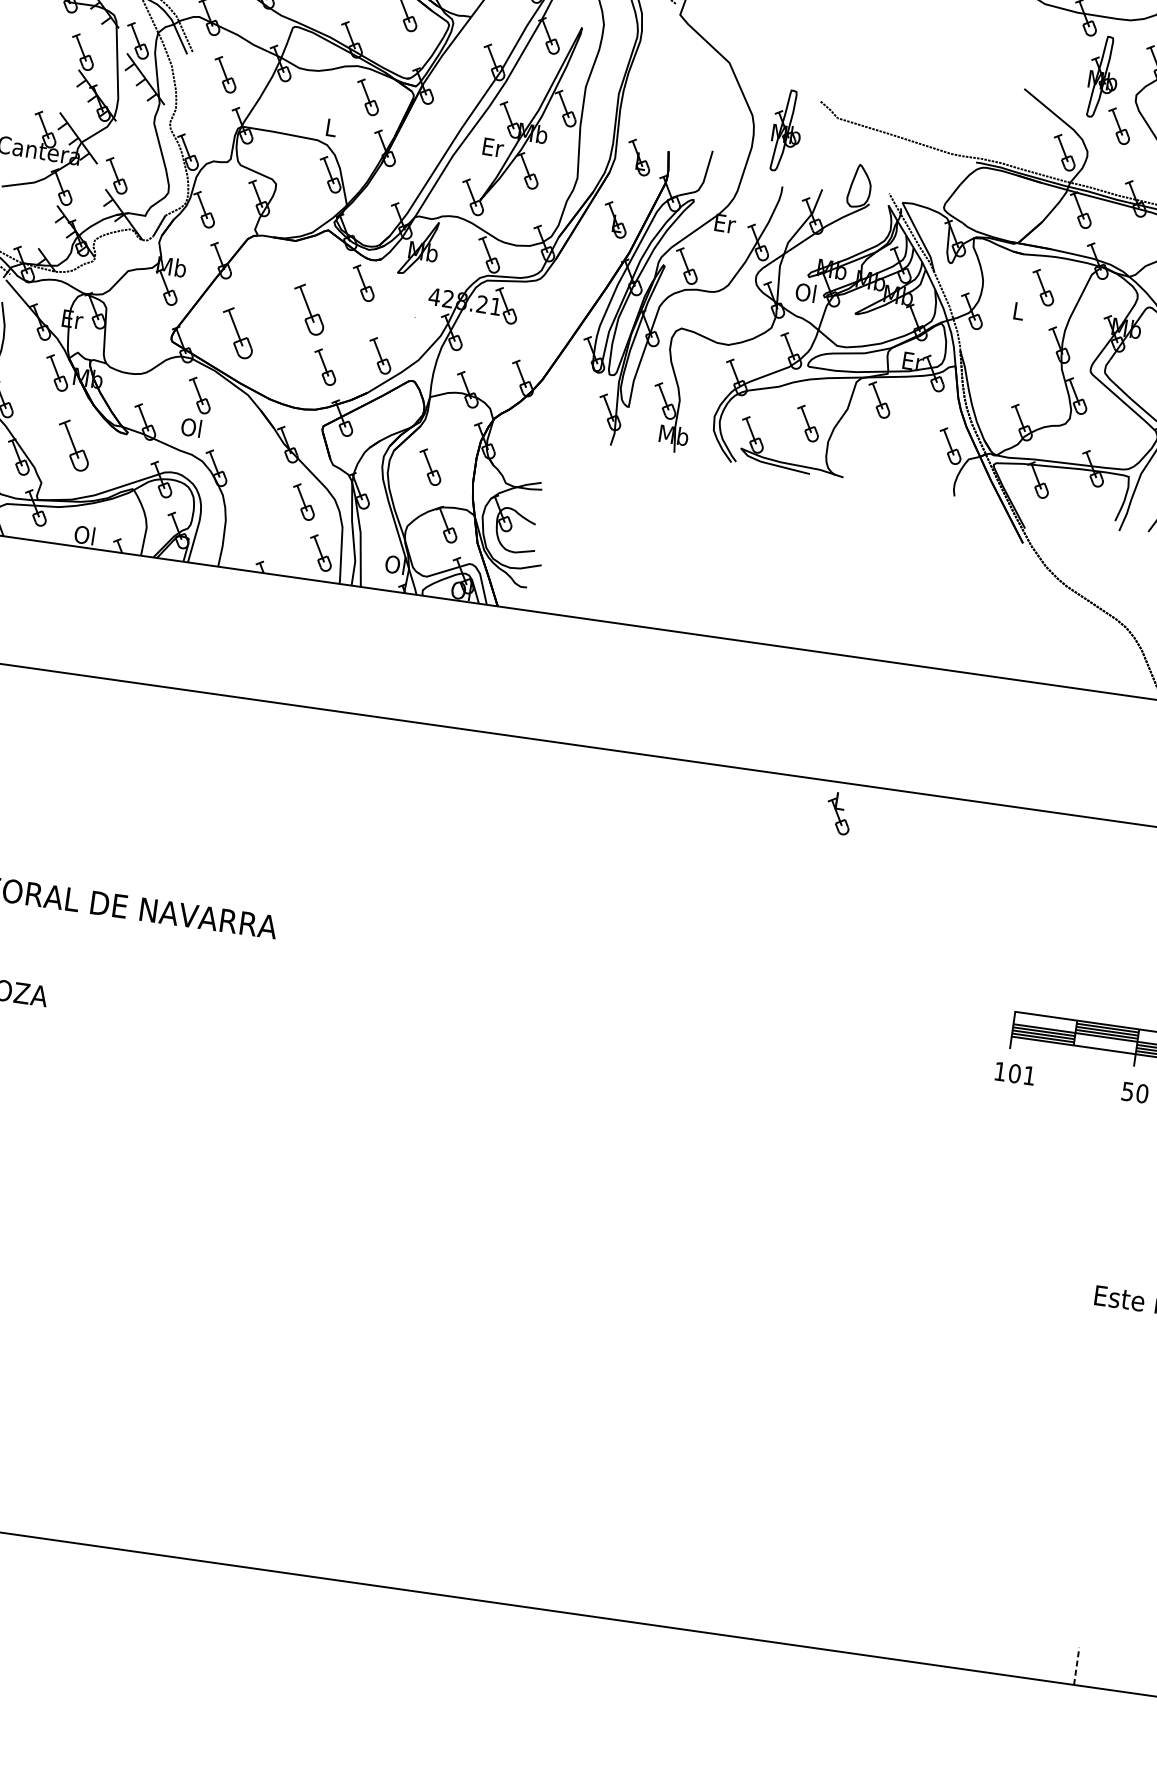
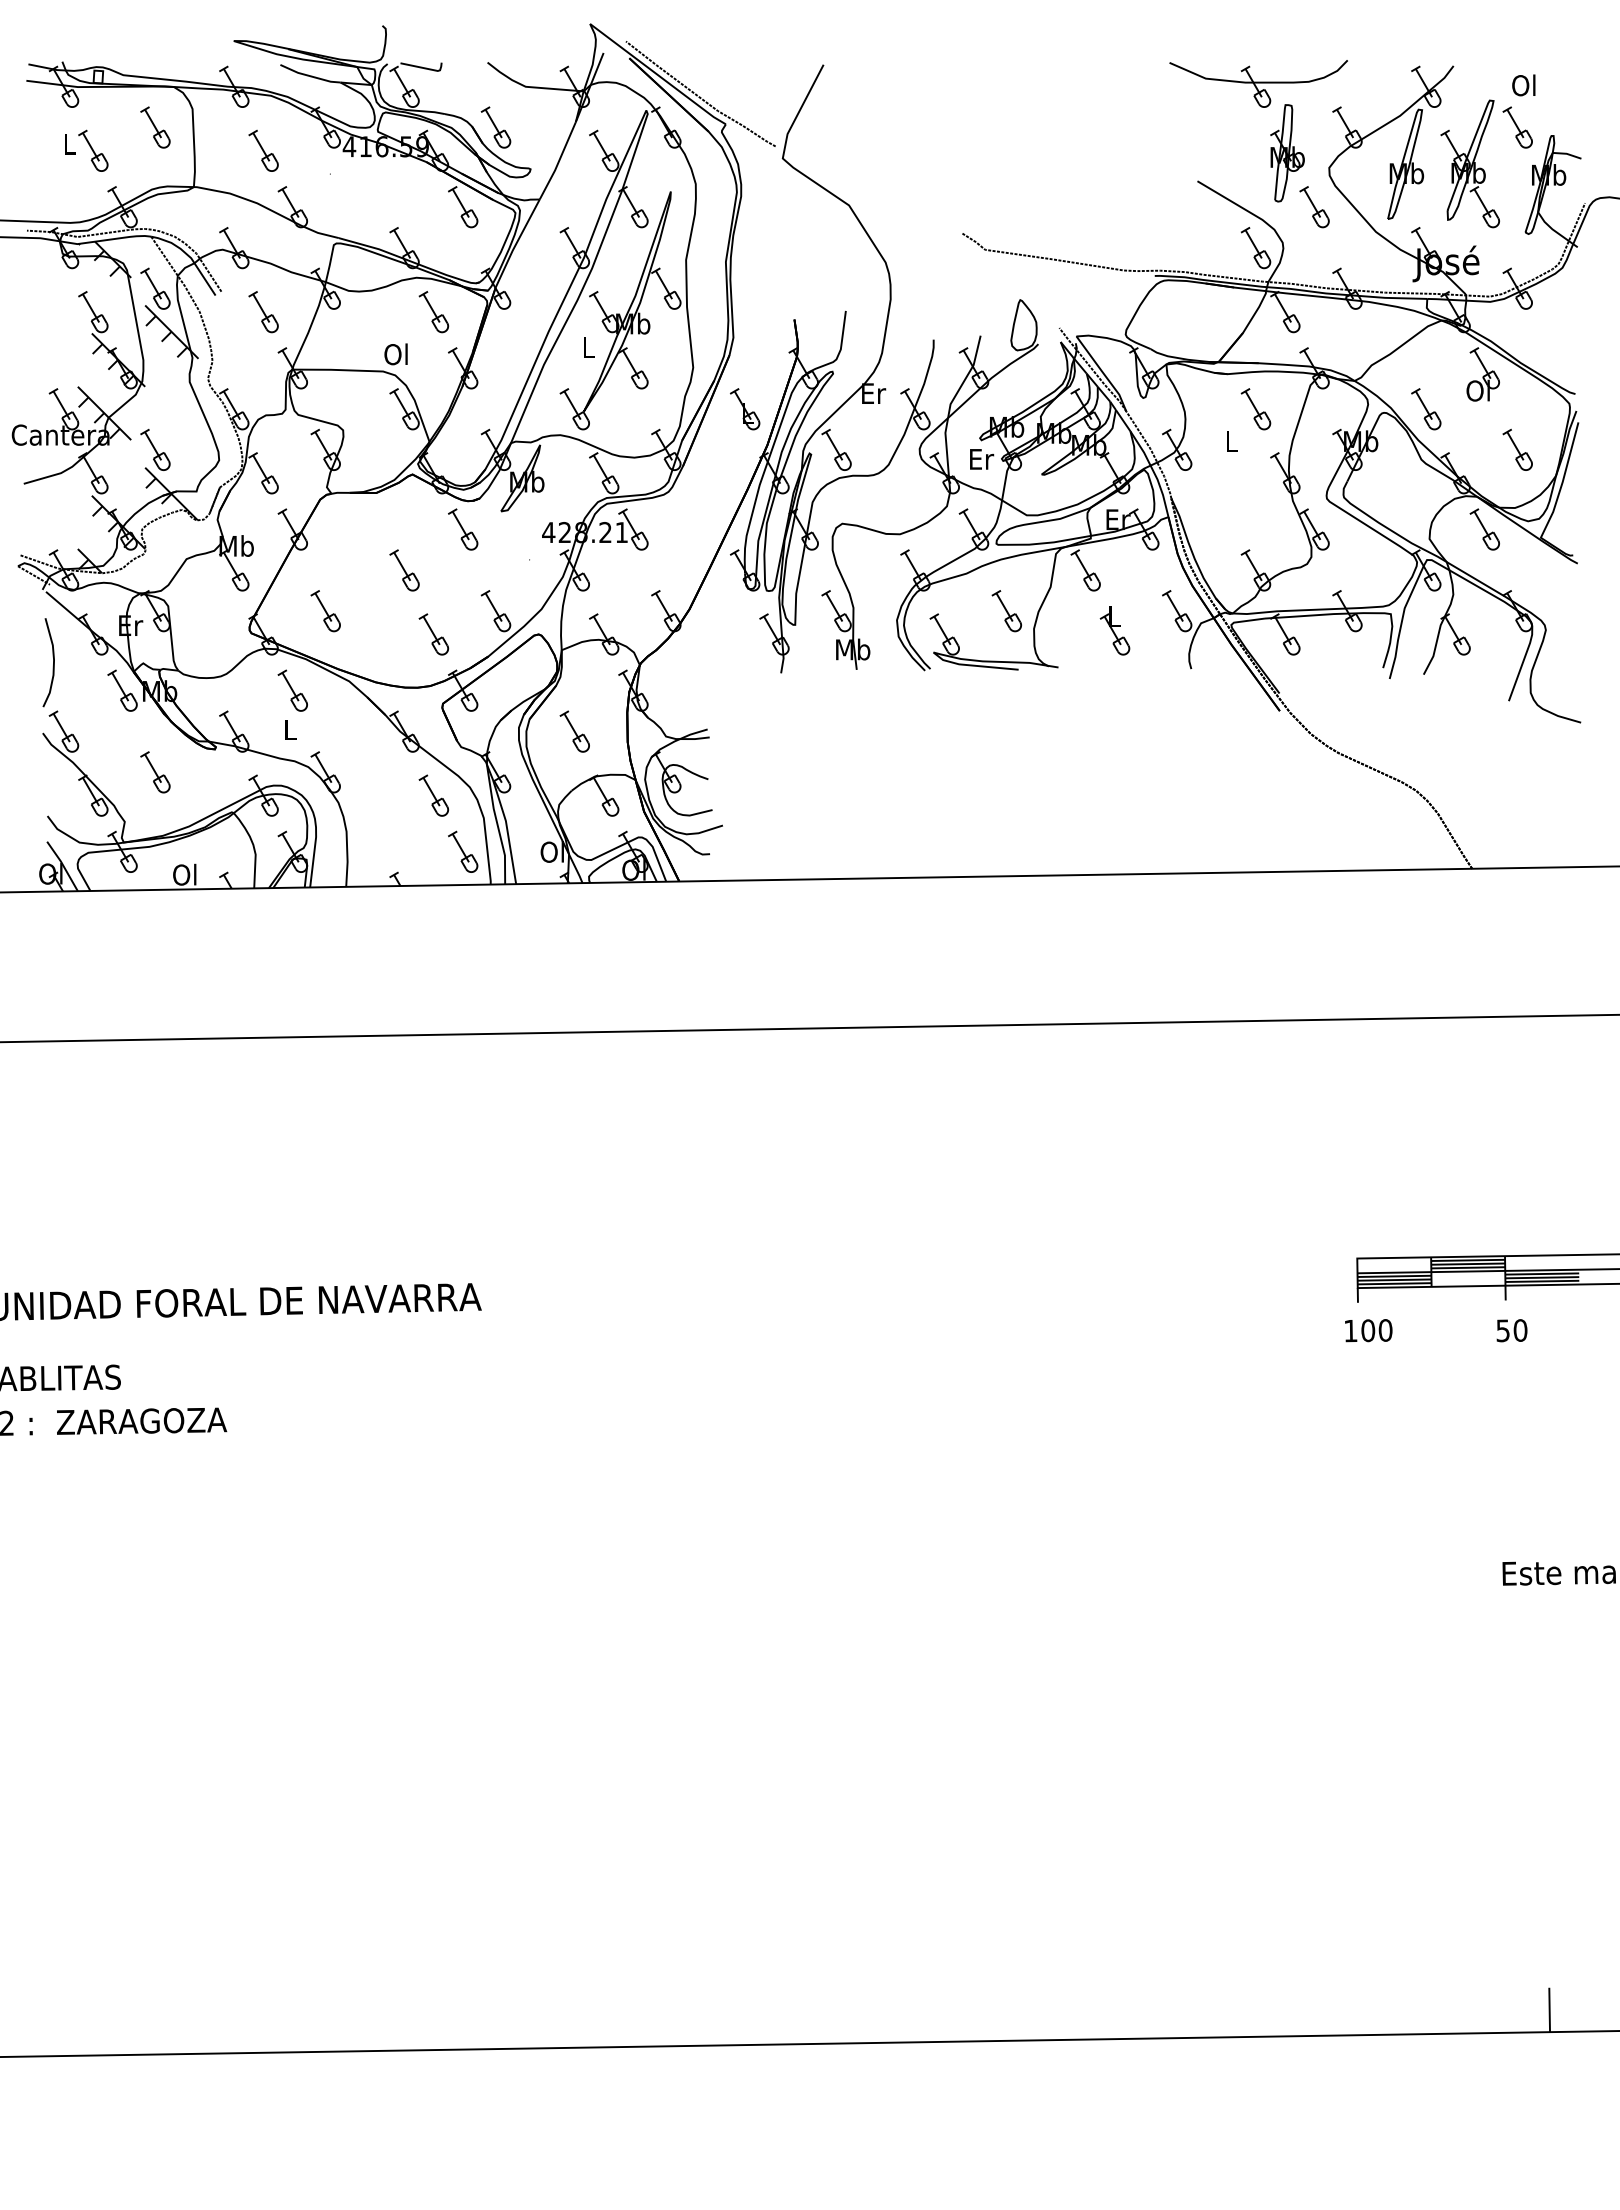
text: (330, 127) -> (395, 354), L -> Ol
part: (786, 131) -> (928, 274), removed
text: (493, 147) -> (589, 347), Er -> L
part: (639, 157) -> (761, 332), removed
text: (806, 293) -> (981, 459), Ol -> Er
part: (308, 309) -> (404, 570), size x0.71
part: (237, 333) -> (325, 611), size x0.71
text: (190, 427) -> (288, 729), Ol -> L
part: (73, 445) -> (155, 772), size x0.71
part: (838, 813) -> (1114, 630), moved
text: (1029, 1075) -> (1385, 1330), 101 -> 100
line: (1076, 1665) -> (1549, 2009), dashed -> solid

